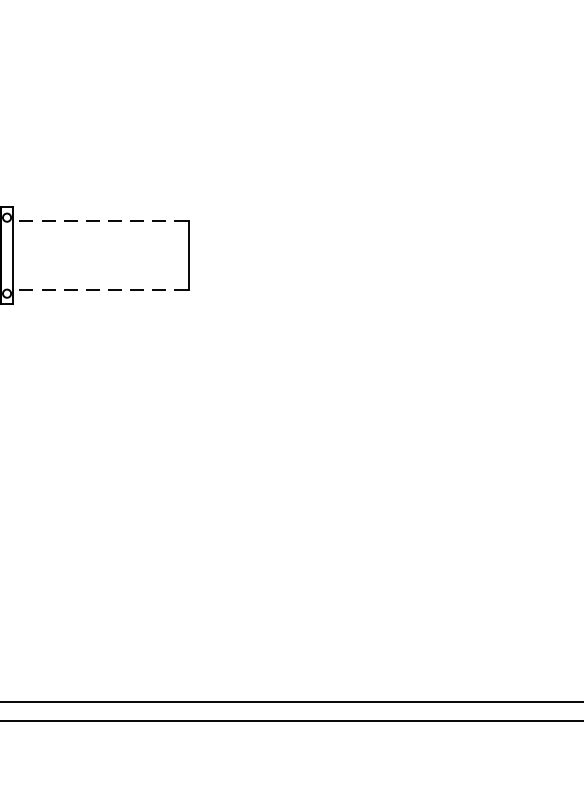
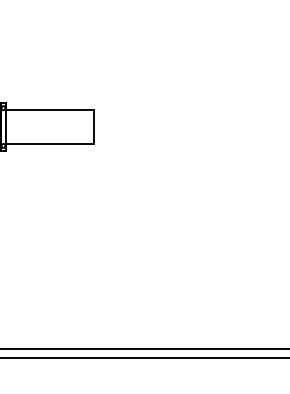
line: (101, 220) -> (50, 109), dashed -> solid
line: (101, 290) -> (50, 144), dashed -> solid

